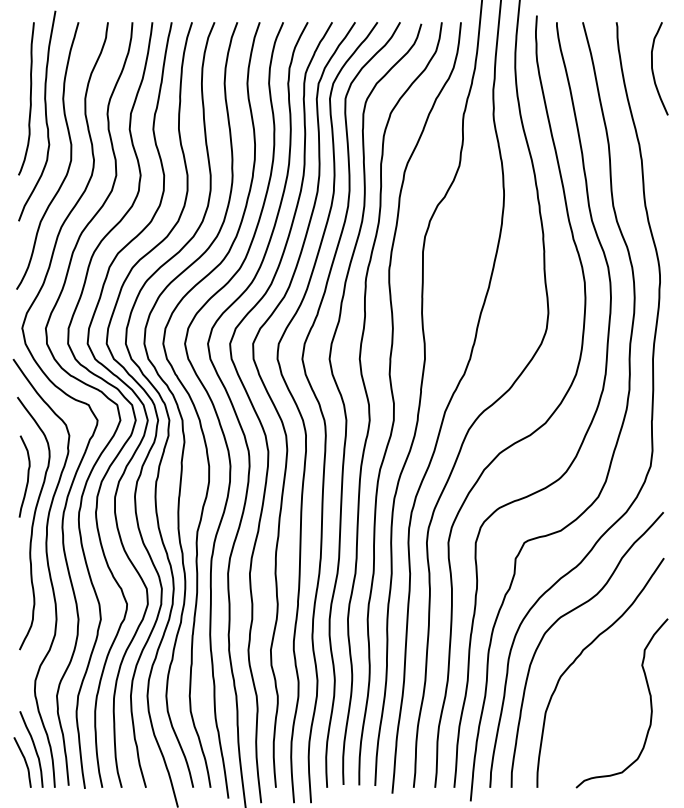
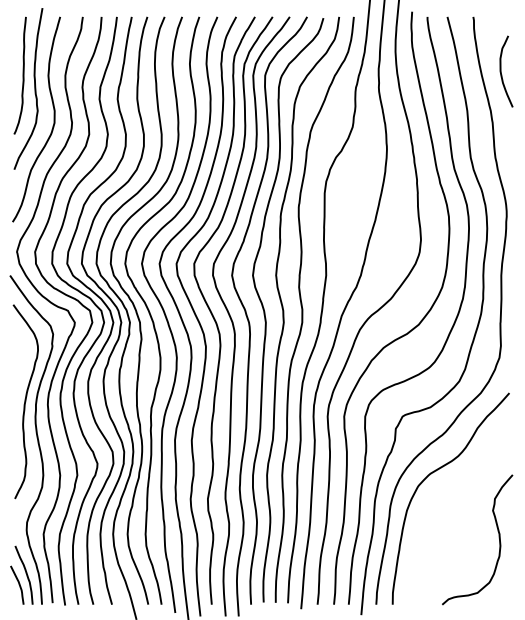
curve: (653, 68) -> (501, 71), moved
curve: (26, 476) -> (20, 365), removed
curve: (581, 654) -> (446, 502), removed

